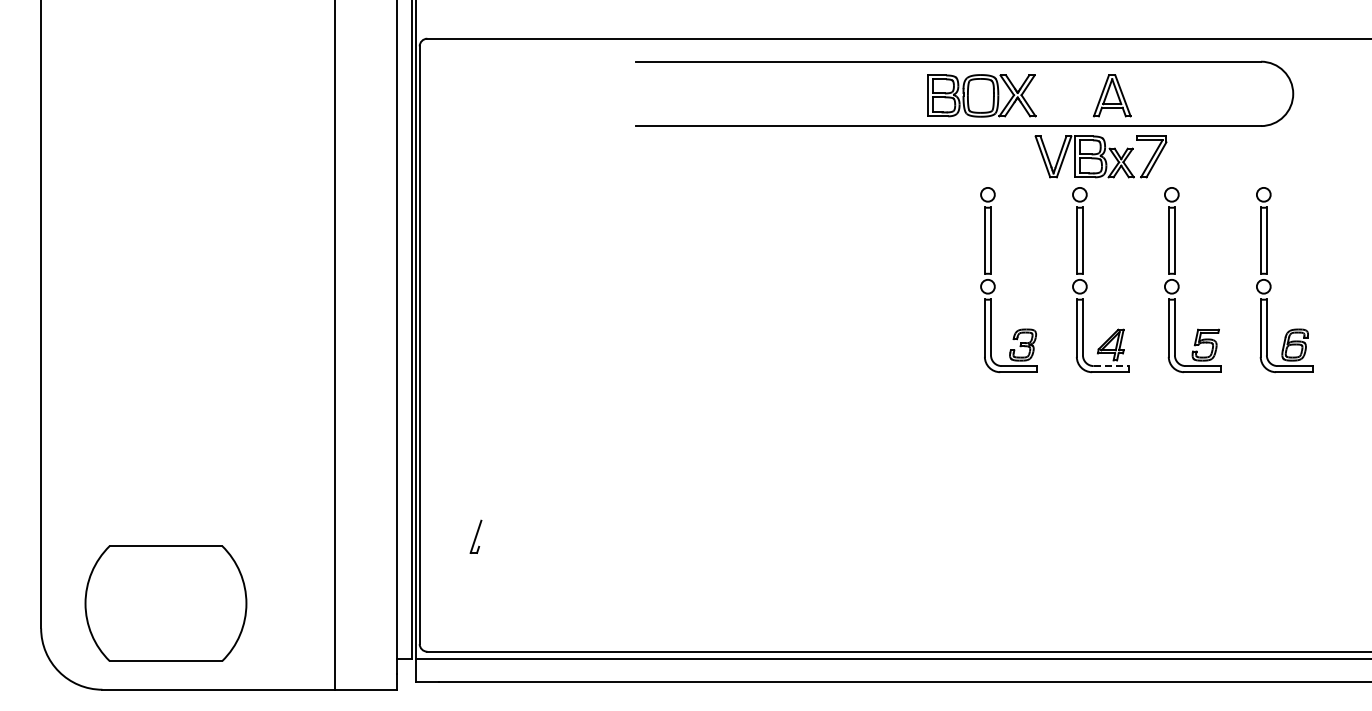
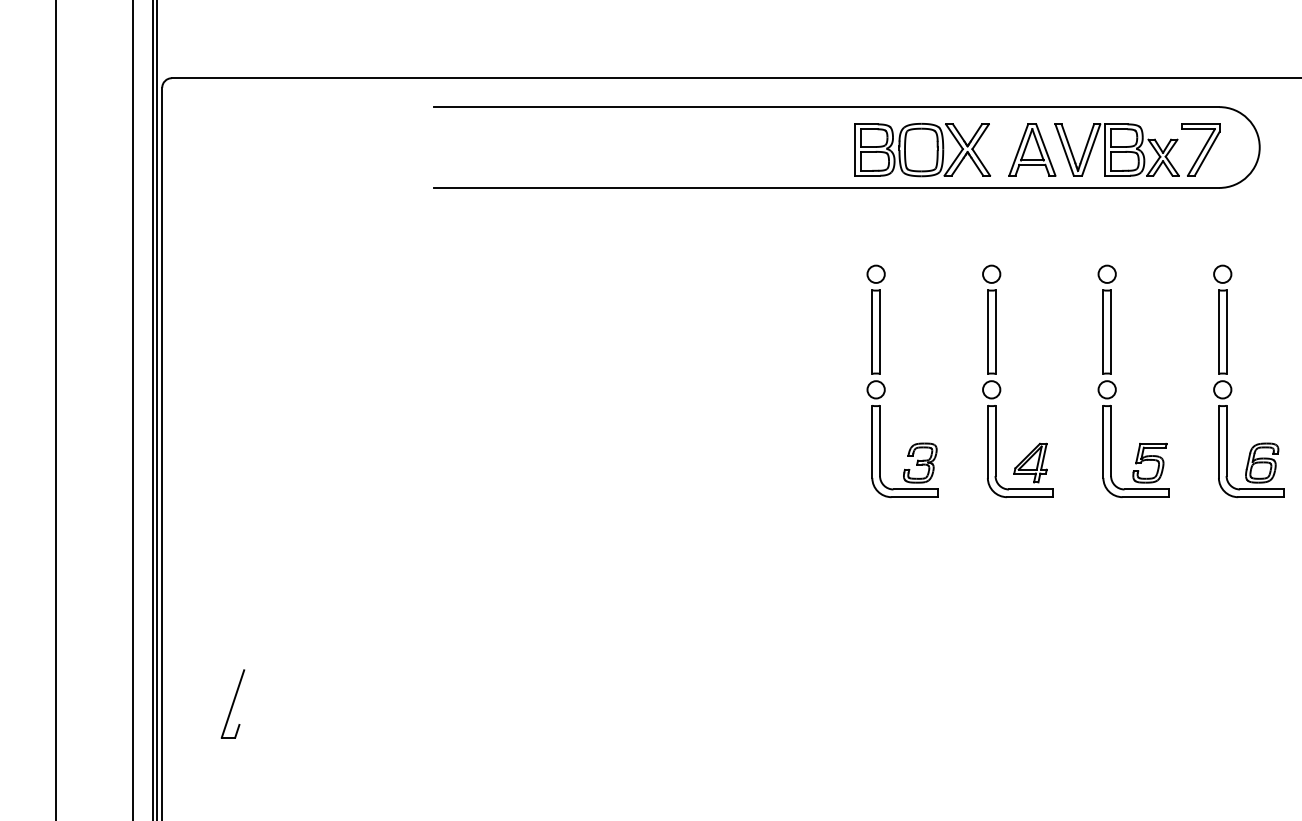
part: (981, 95) -> (922, 149), moved
part: (1100, 156) -> (1136, 149), moved
line: (1111, 366) -> (1031, 490), dashed -> solid
part: (475, 536) -> (232, 703), size x1.67

